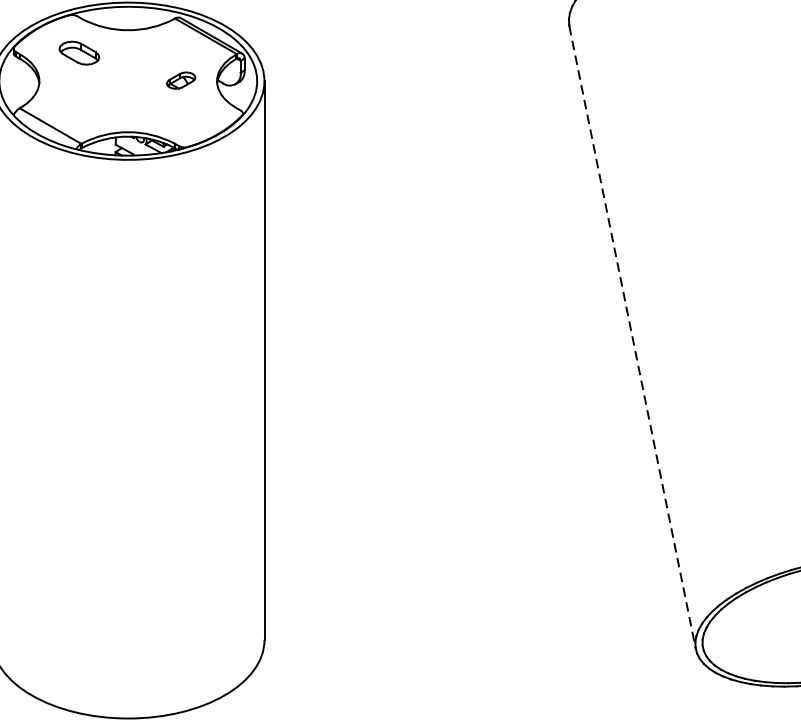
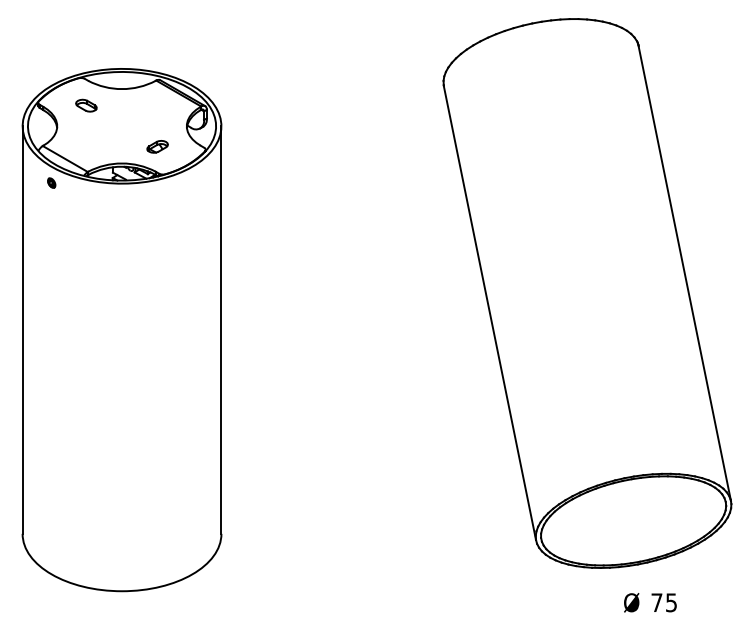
part: (79, 52) -> (86, 105), size x0.71
part: (180, 80) -> (157, 146), moved
part: (31, 158) -> (51, 182), added
line: (631, 336) -> (489, 312), dashed -> solid

